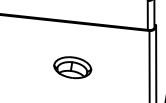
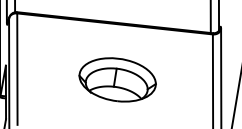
part: (72, 67) -> (117, 79), size x1.67

